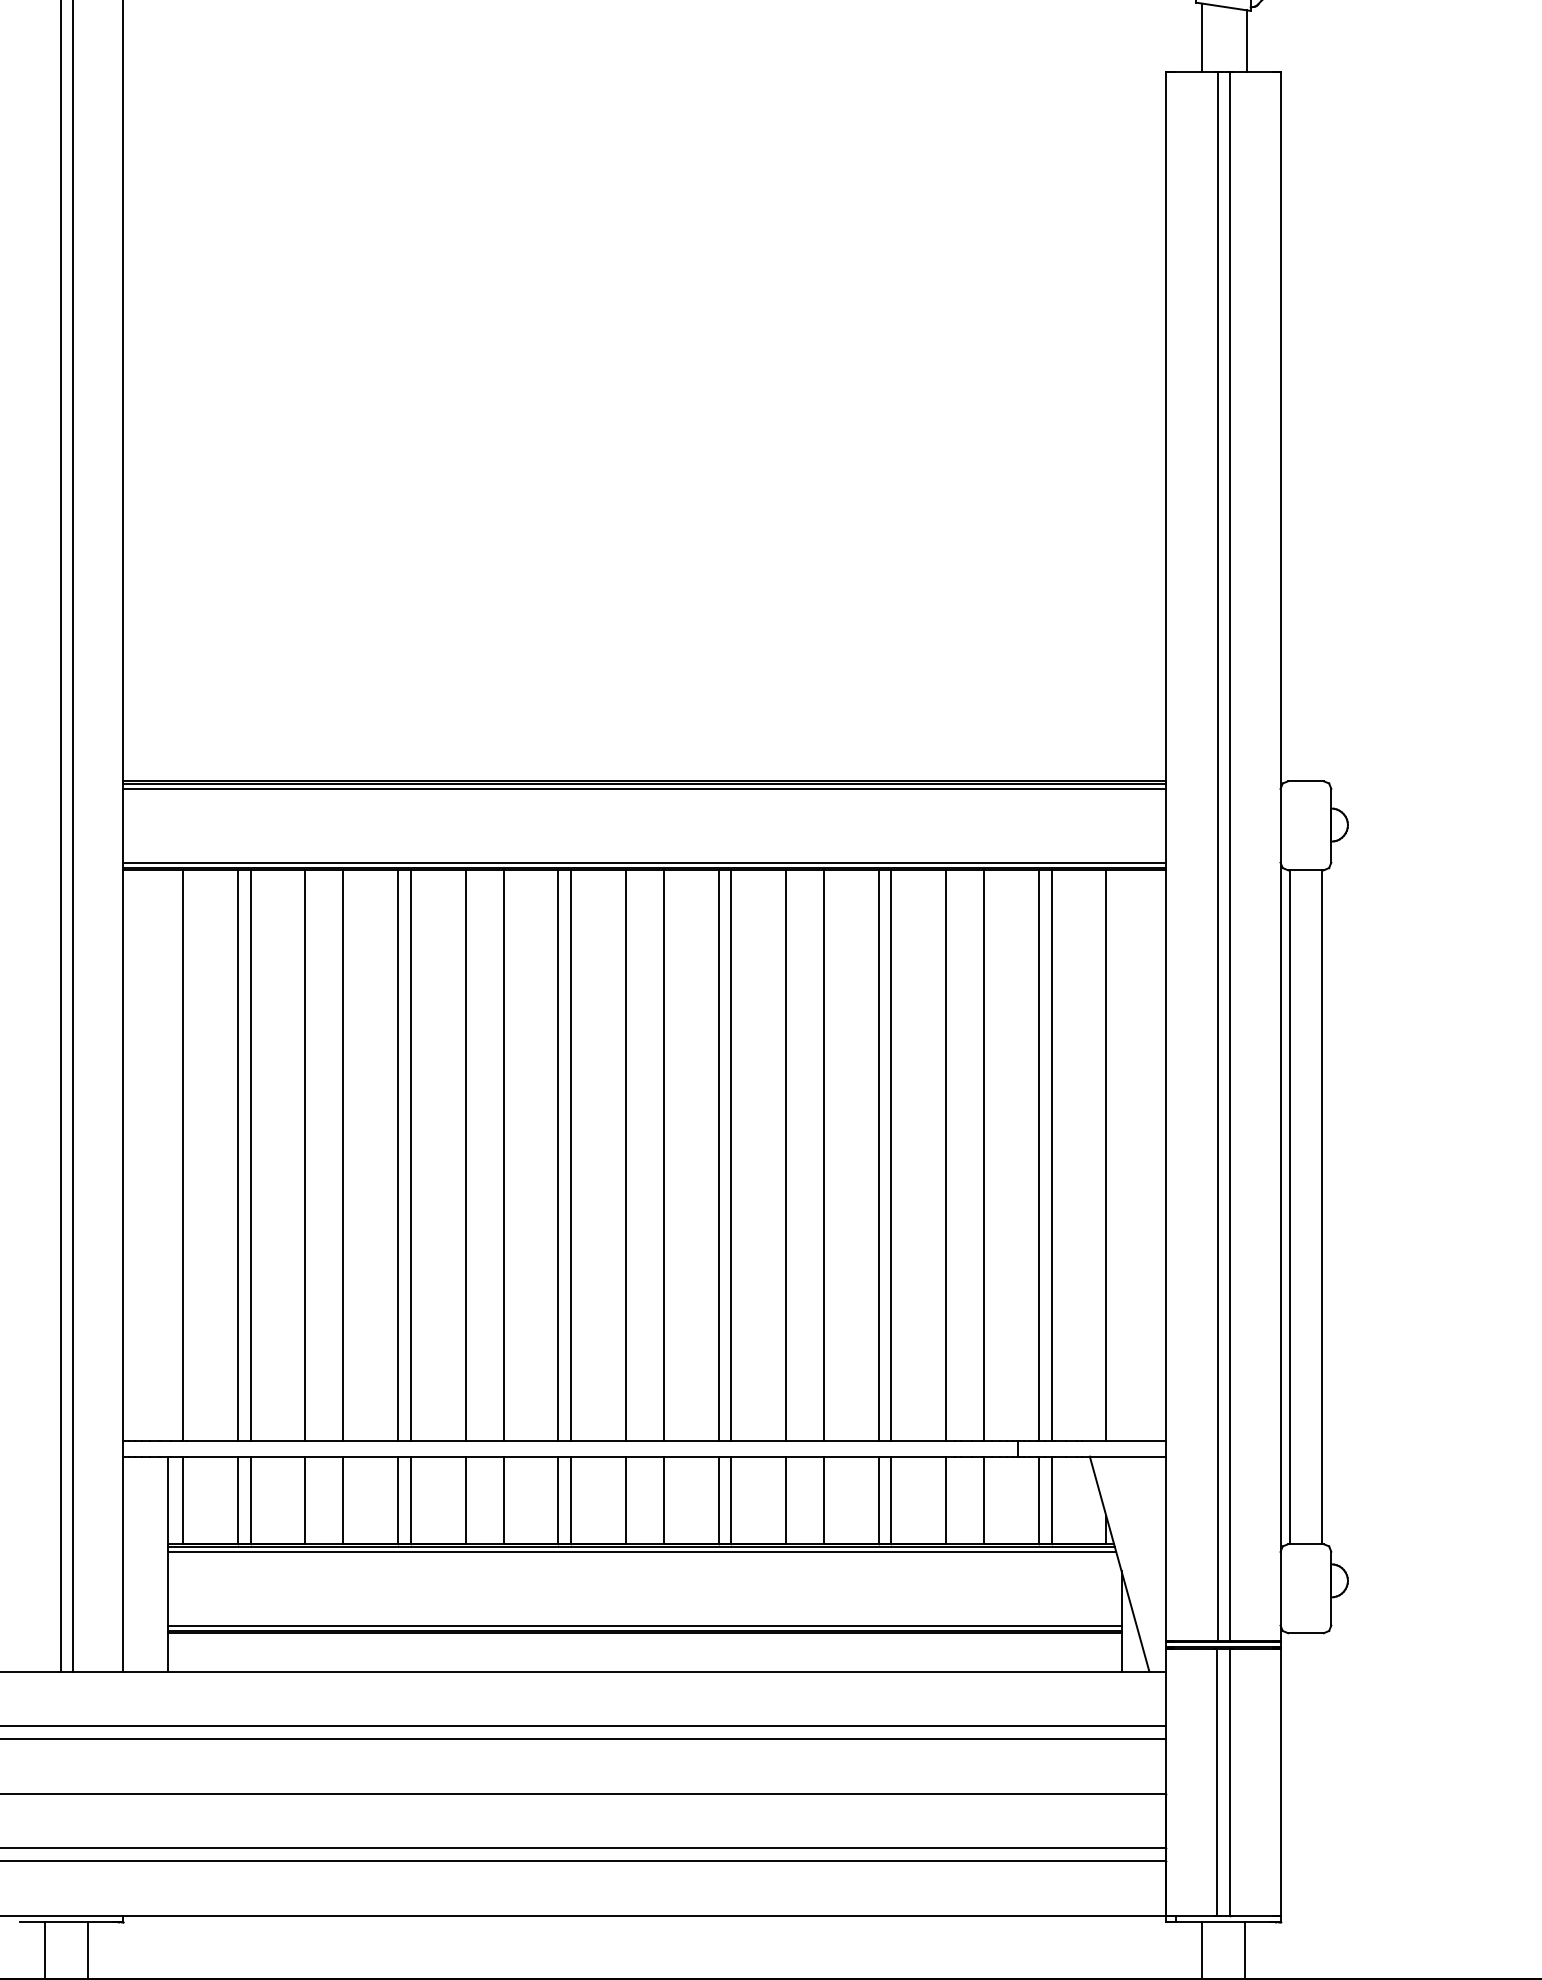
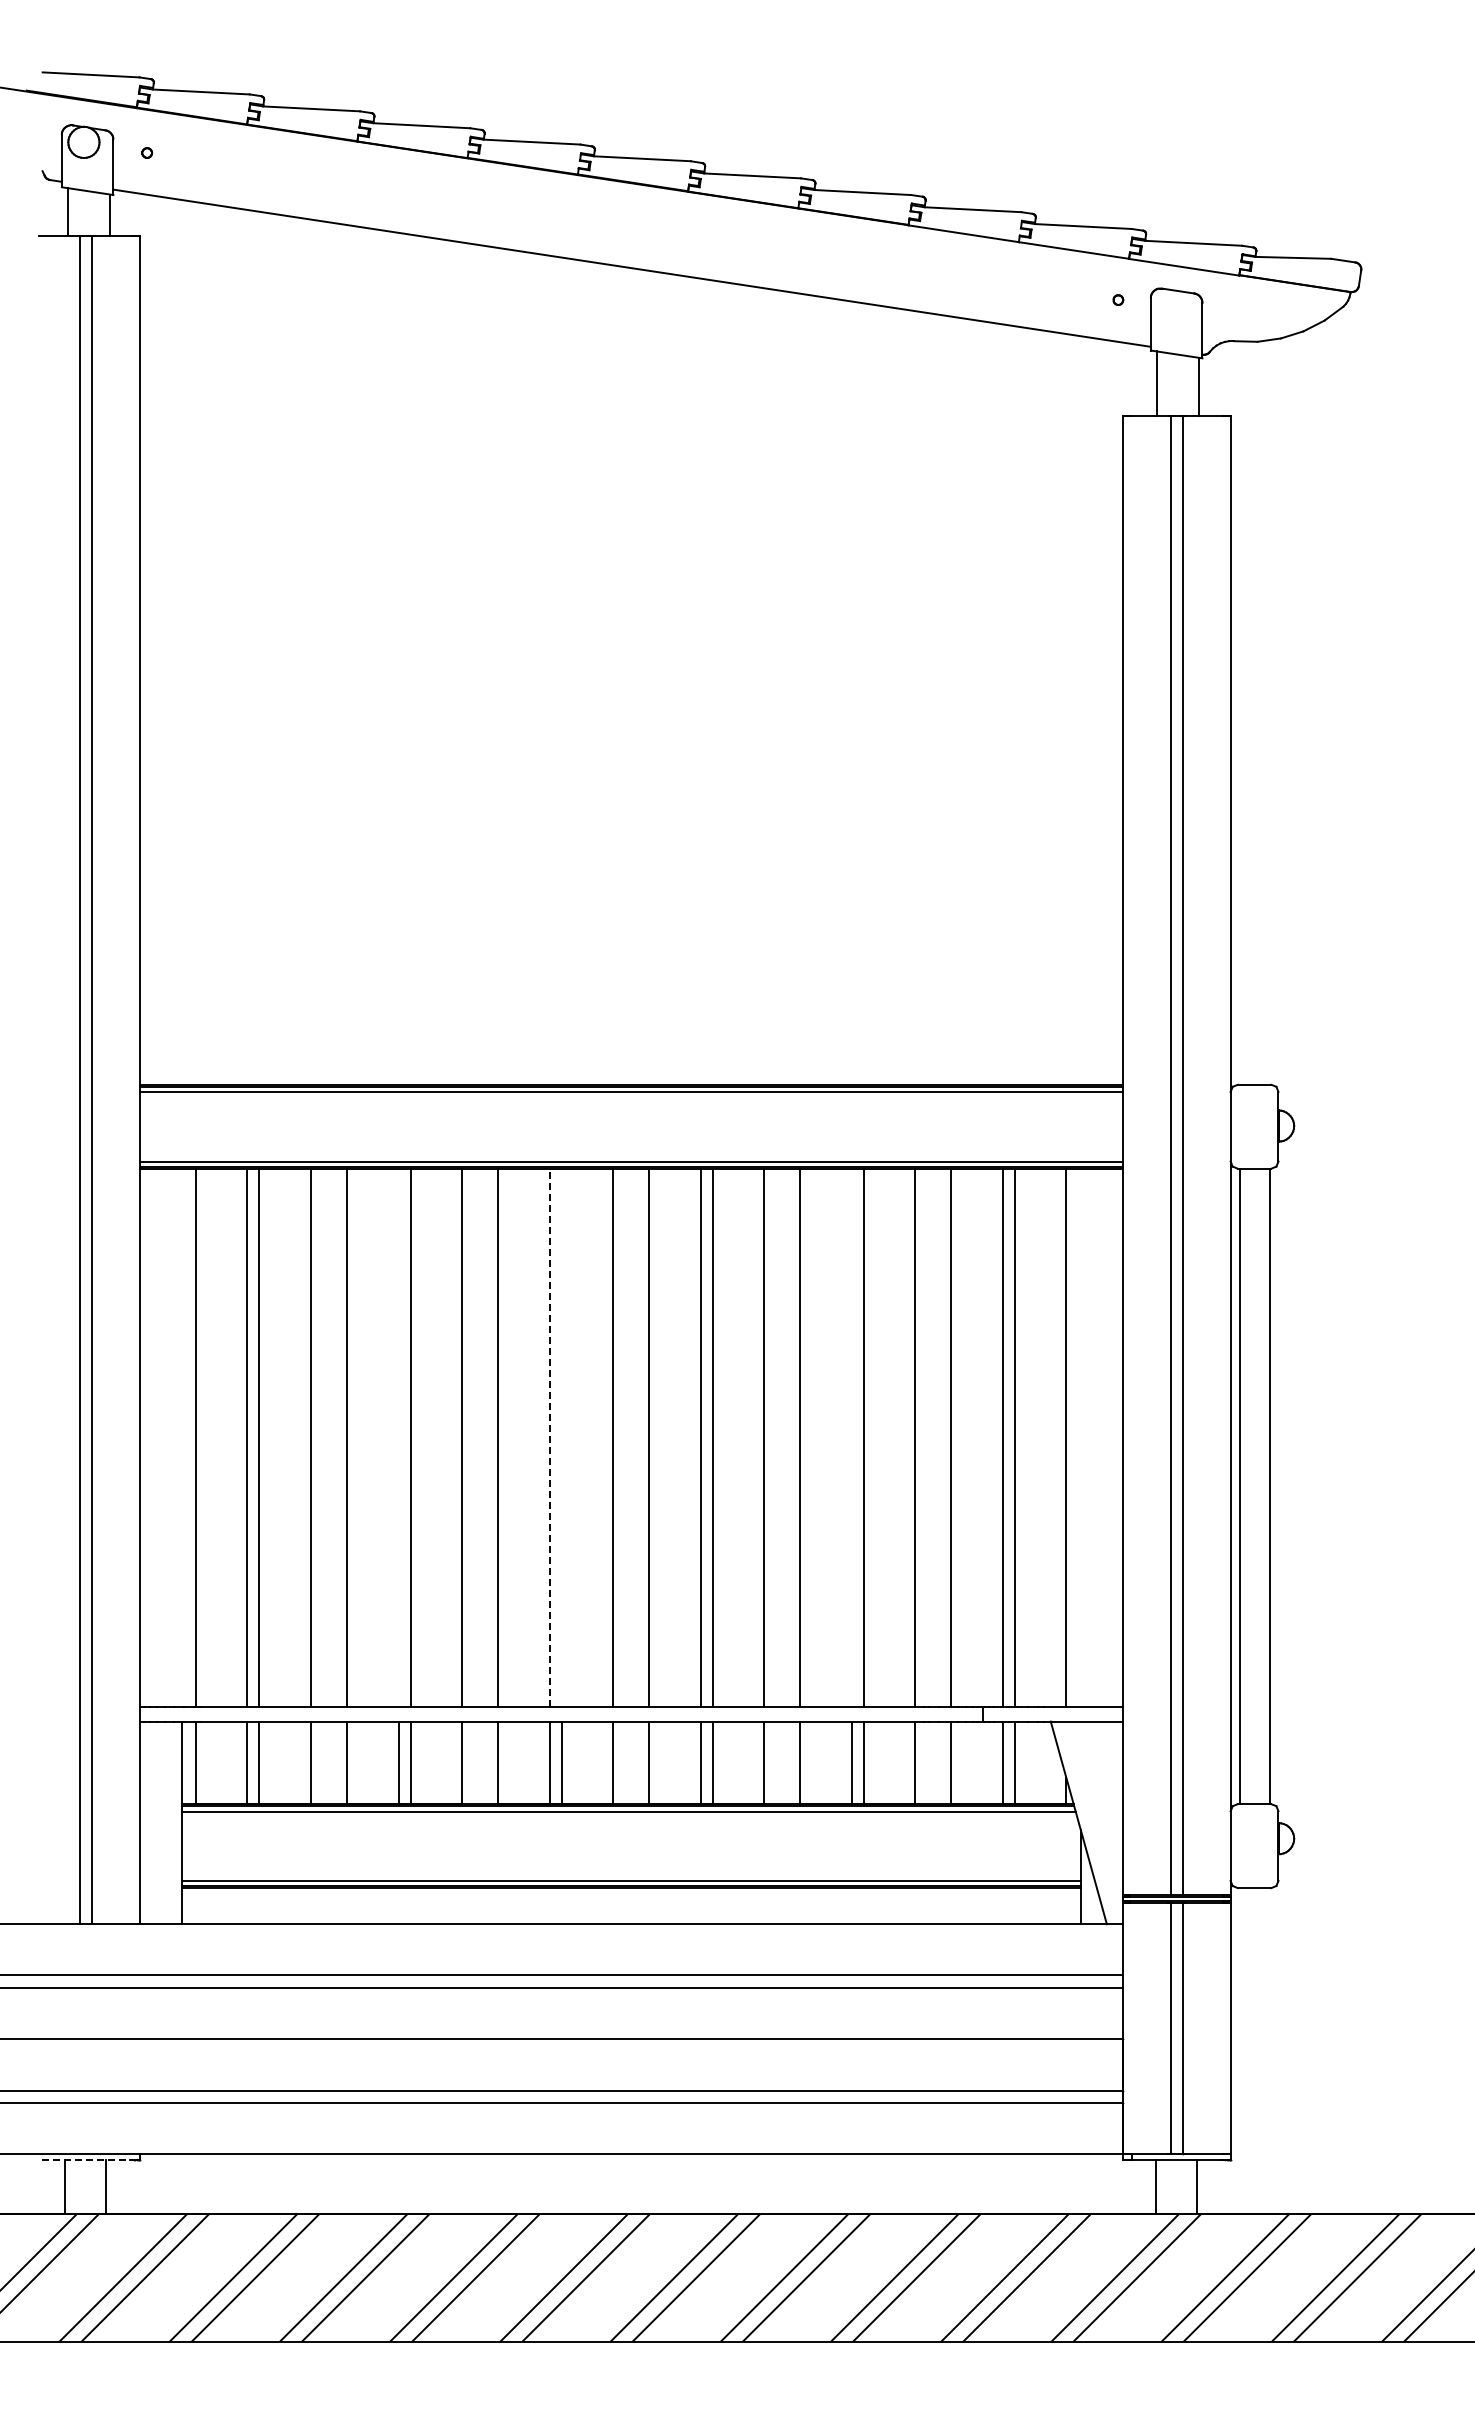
line: (398, 1155) -> (398, 1437), removed
line: (558, 1155) -> (549, 1437), solid -> dashed
line: (570, 1155) -> (561, 1437), removed
line: (878, 1155) -> (851, 1437), removed
line: (67, 1922) -> (86, 2160), solid -> dashed

